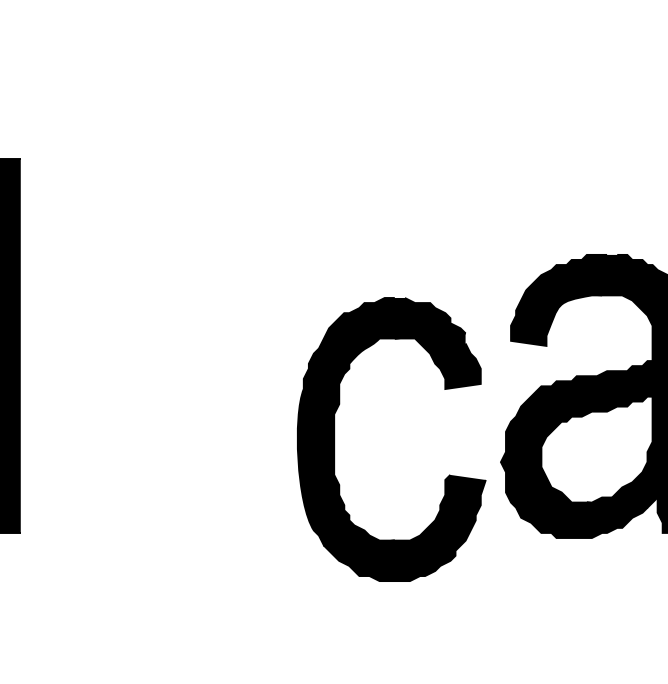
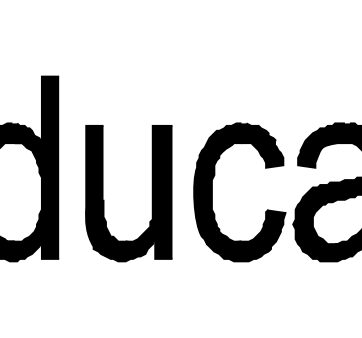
part: (210, 398) -> (151, 193), added
part: (335, 439) -> (212, 192), moved

